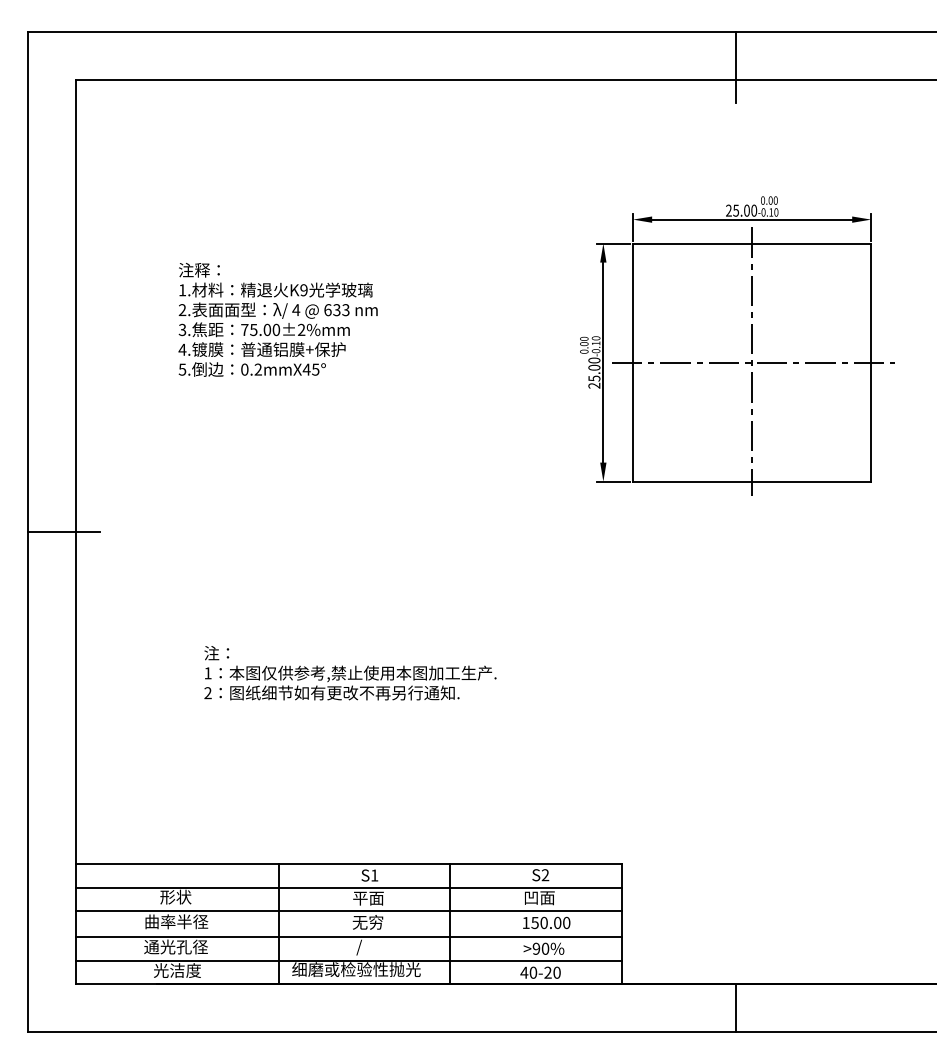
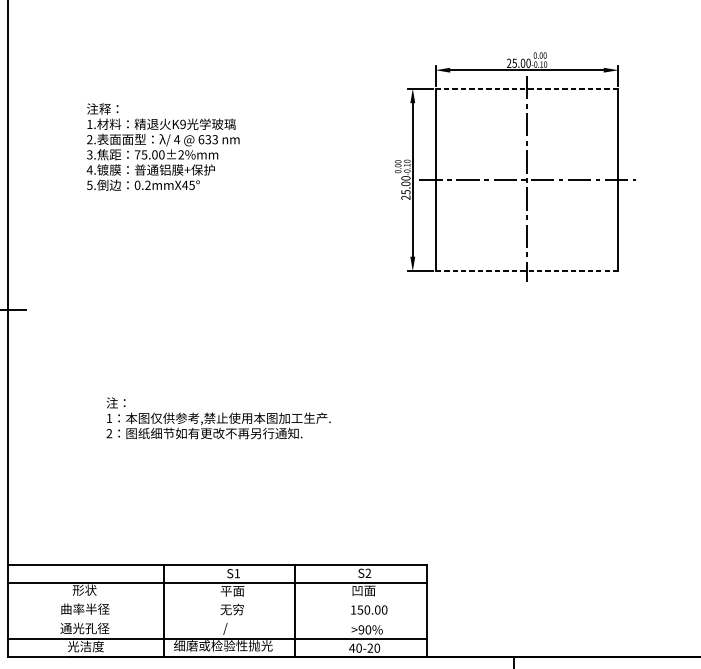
line: (752, 243) -> (527, 88), solid -> dashed
line: (751, 481) -> (526, 271), solid -> dashed
line: (348, 911) -> (217, 601), removed
line: (348, 936) -> (217, 620), removed

